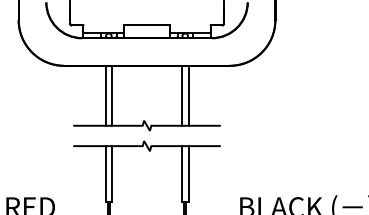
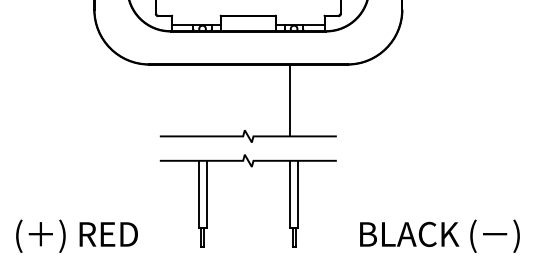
line: (105, 95) -> (198, 100), removed
line: (112, 95) -> (206, 100), removed
line: (188, 95) -> (298, 100), removed

